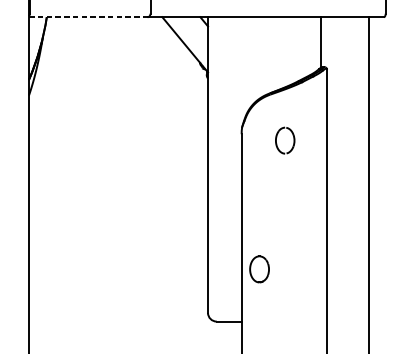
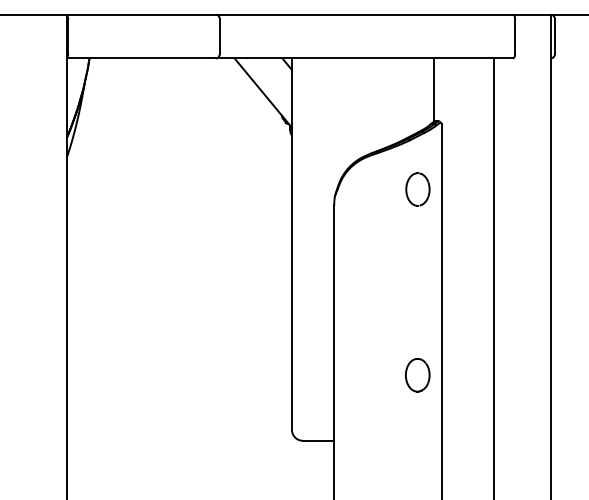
line: (88, 17) -> (141, 58), dashed -> solid
part: (284, 140) -> (417, 189), moved
part: (259, 269) -> (417, 375), moved

